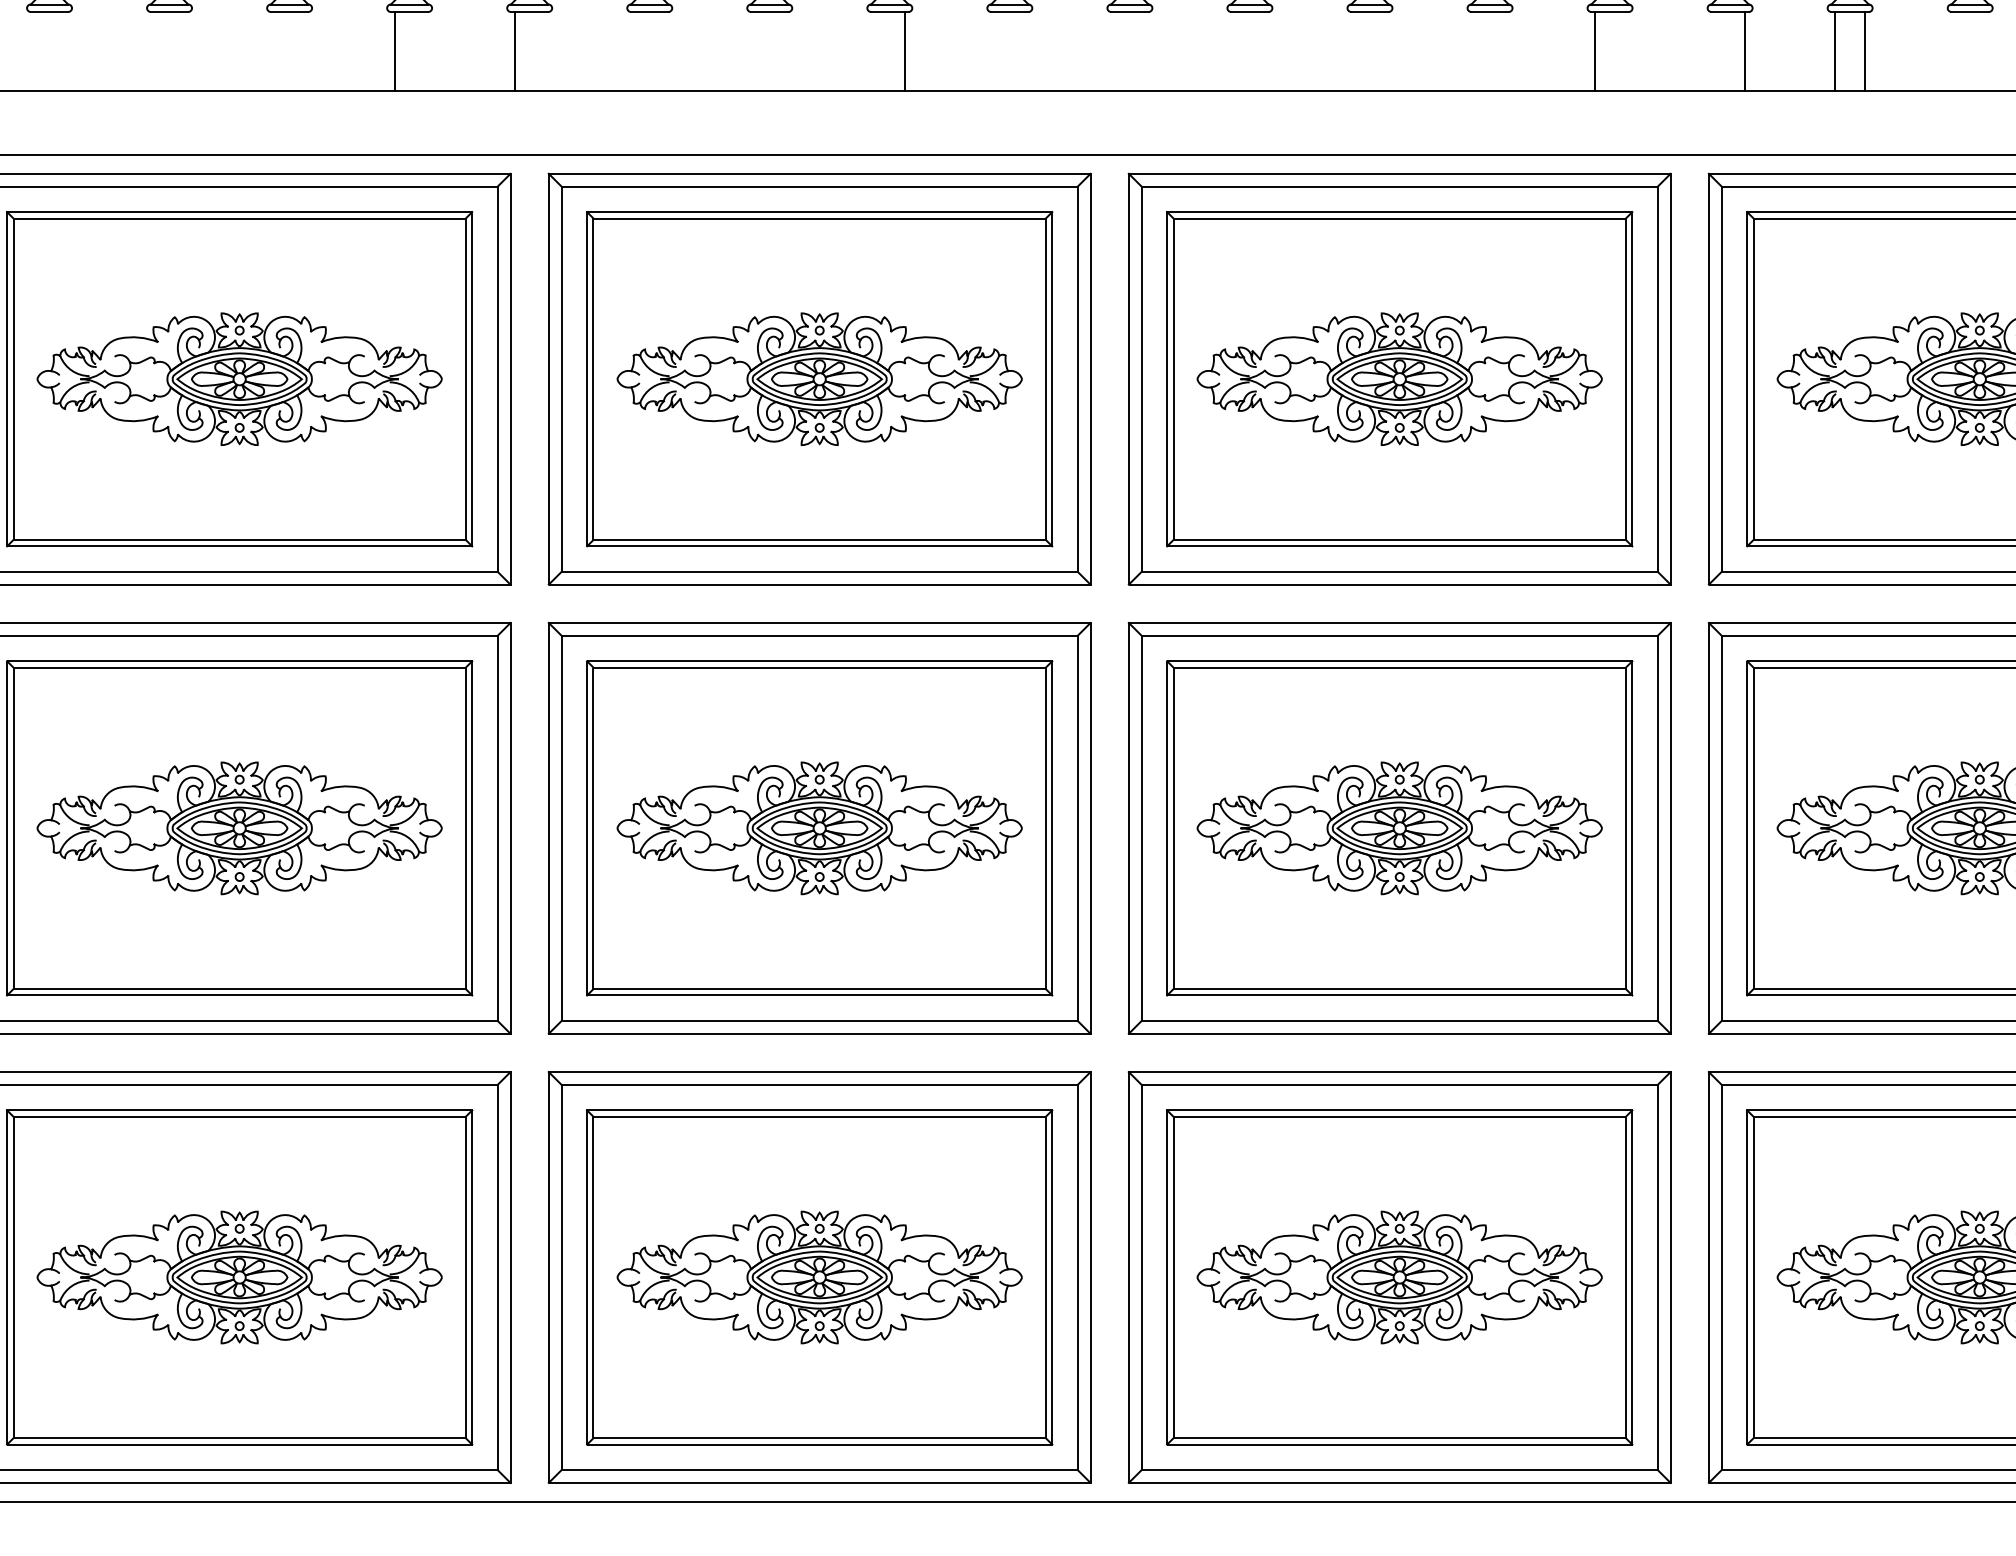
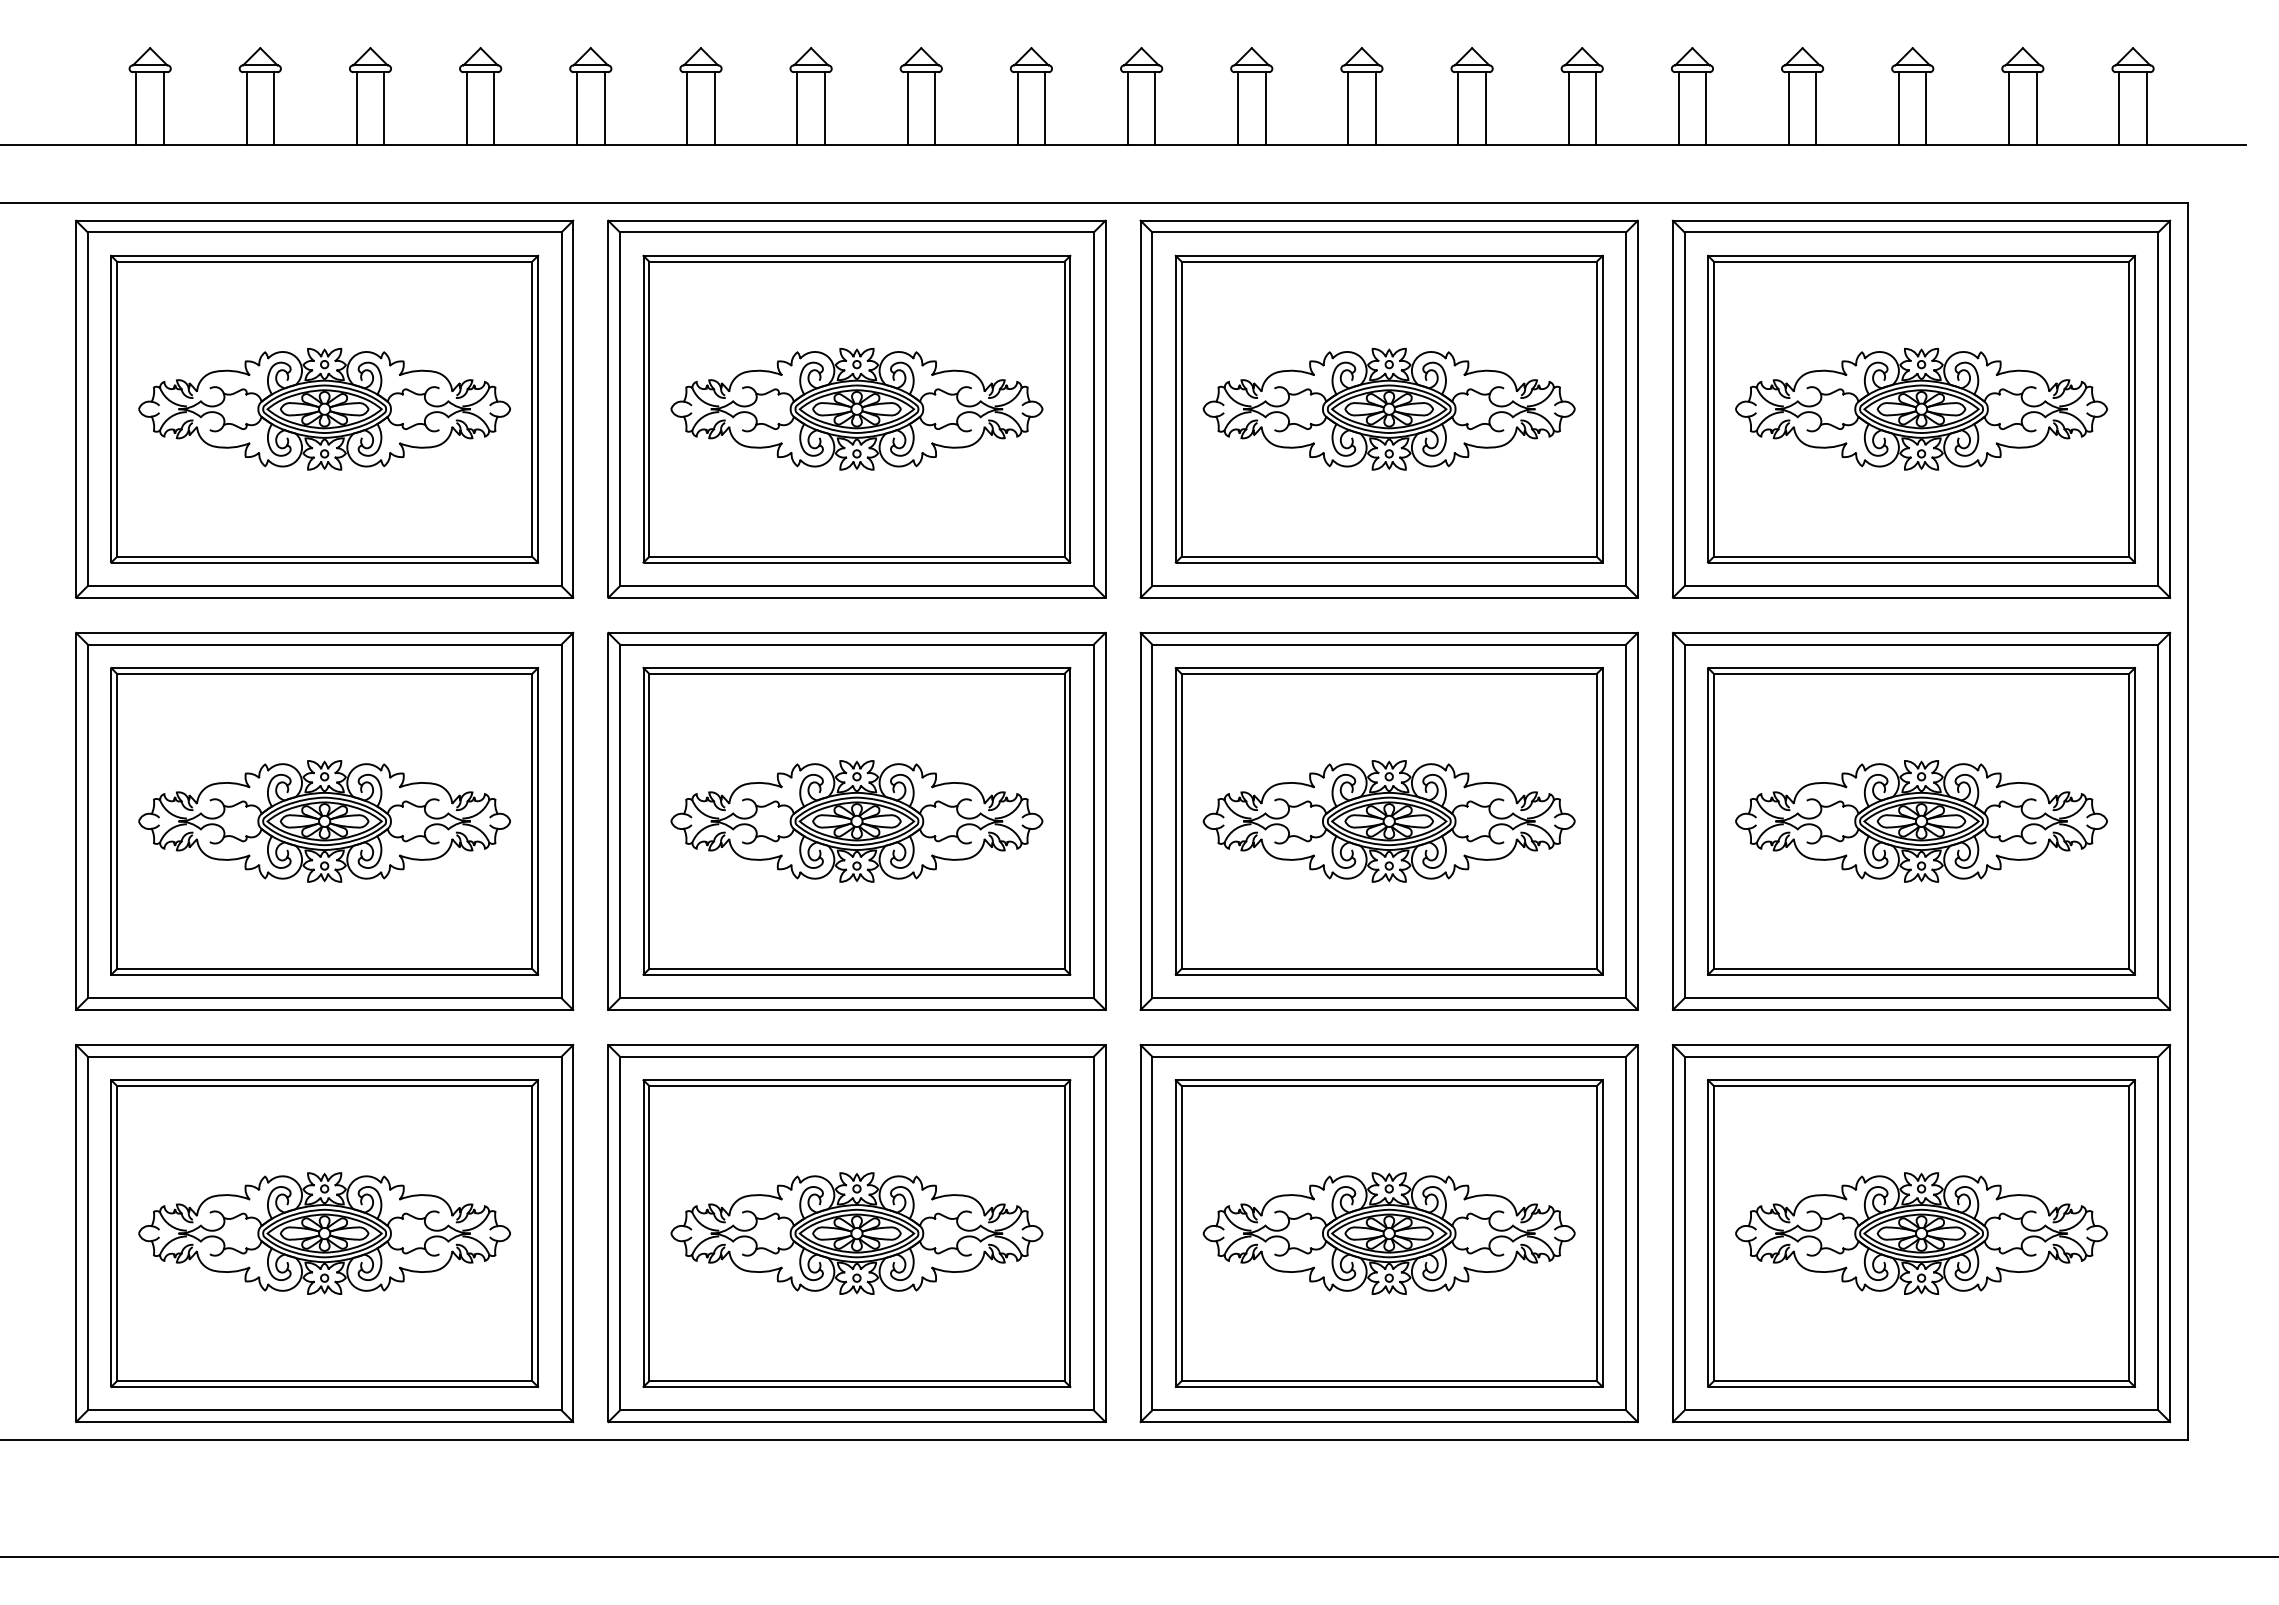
line: (34, 51) -> (136, 108), added
line: (64, 51) -> (163, 108), added
line: (154, 51) -> (246, 108), added
line: (185, 51) -> (274, 108), added
line: (274, 51) -> (356, 108), added
line: (304, 51) -> (384, 108), added
line: (424, 51) -> (494, 108), added
line: (544, 51) -> (604, 108), added
line: (635, 51) -> (687, 108), added
line: (664, 51) -> (714, 108), added
line: (754, 51) -> (797, 108), added
line: (784, 51) -> (824, 108), added
line: (874, 51) -> (907, 108), added
line: (994, 51) -> (1017, 108), added
line: (1025, 51) -> (1045, 108), added
line: (1114, 51) -> (1127, 108), added
line: (1145, 51) -> (1155, 108), added
line: (1235, 51) -> (1238, 108), added
line: (1264, 51) -> (1265, 108), added
line: (1355, 51) -> (1348, 108), added
line: (1384, 51) -> (1375, 108), added
line: (1475, 51) -> (1458, 108), added
line: (1504, 51) -> (1485, 108), added
line: (1624, 51) -> (1595, 108), added
line: (1714, 51) -> (1678, 108), added
line: (1955, 51) -> (1899, 108), added
line: (1985, 51) -> (1926, 108), added

